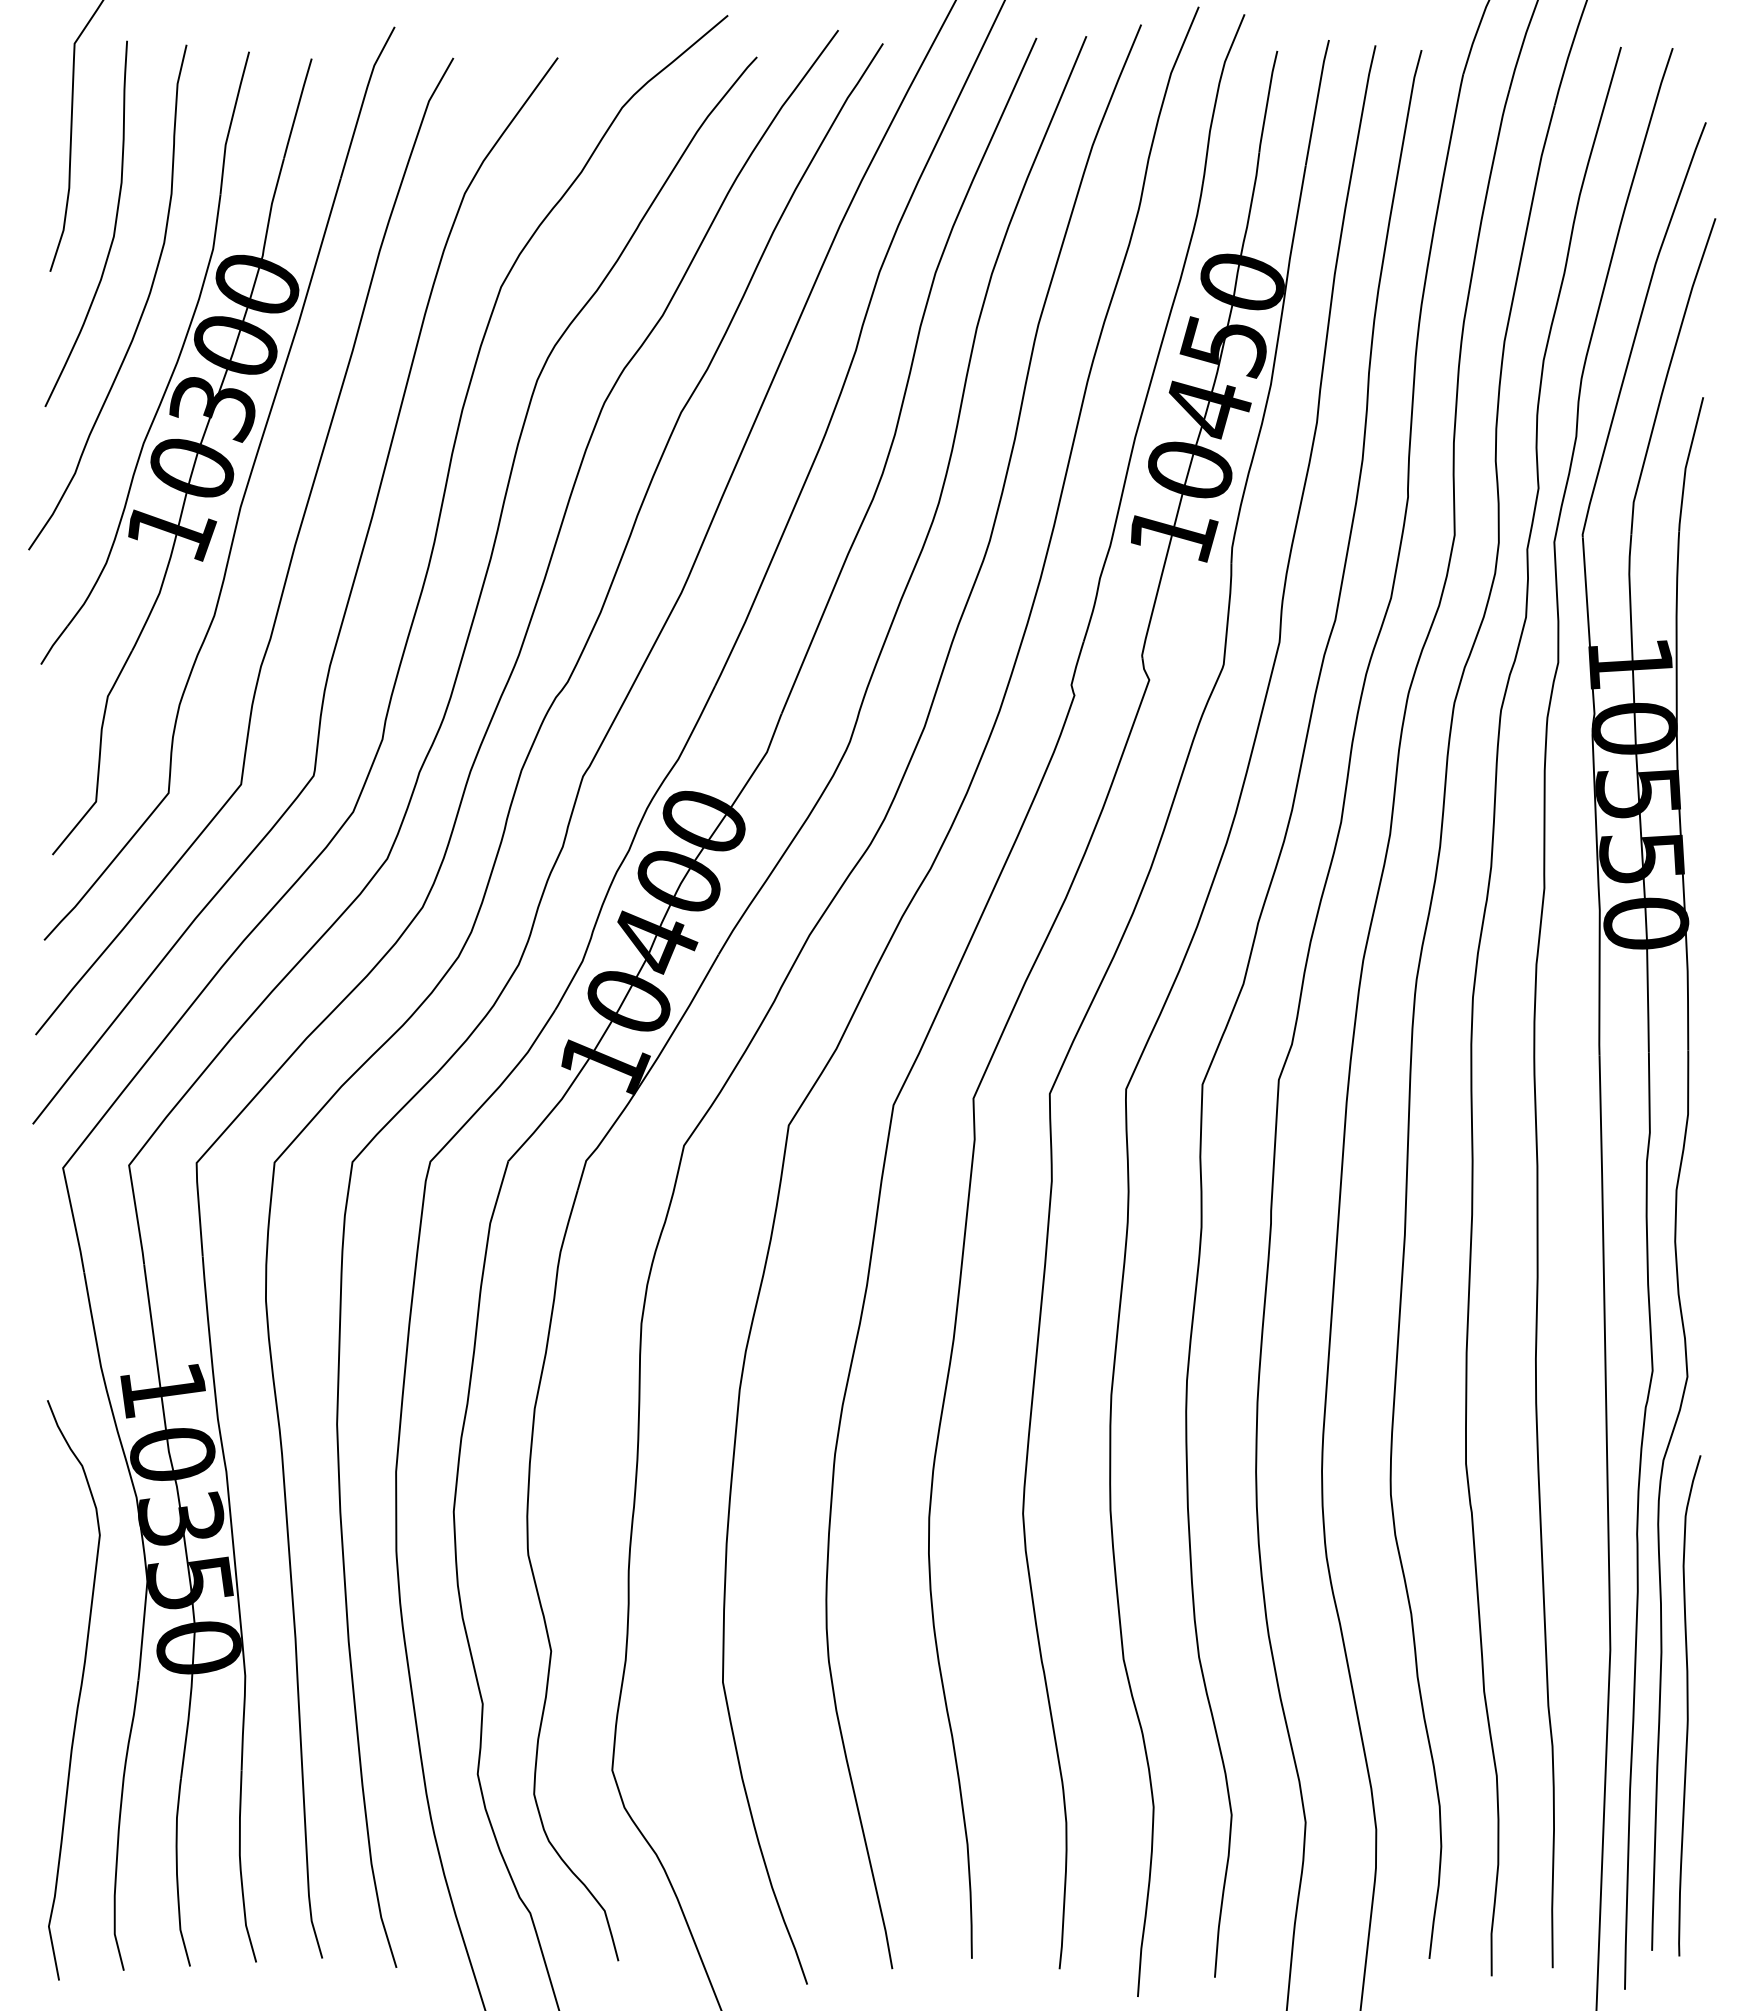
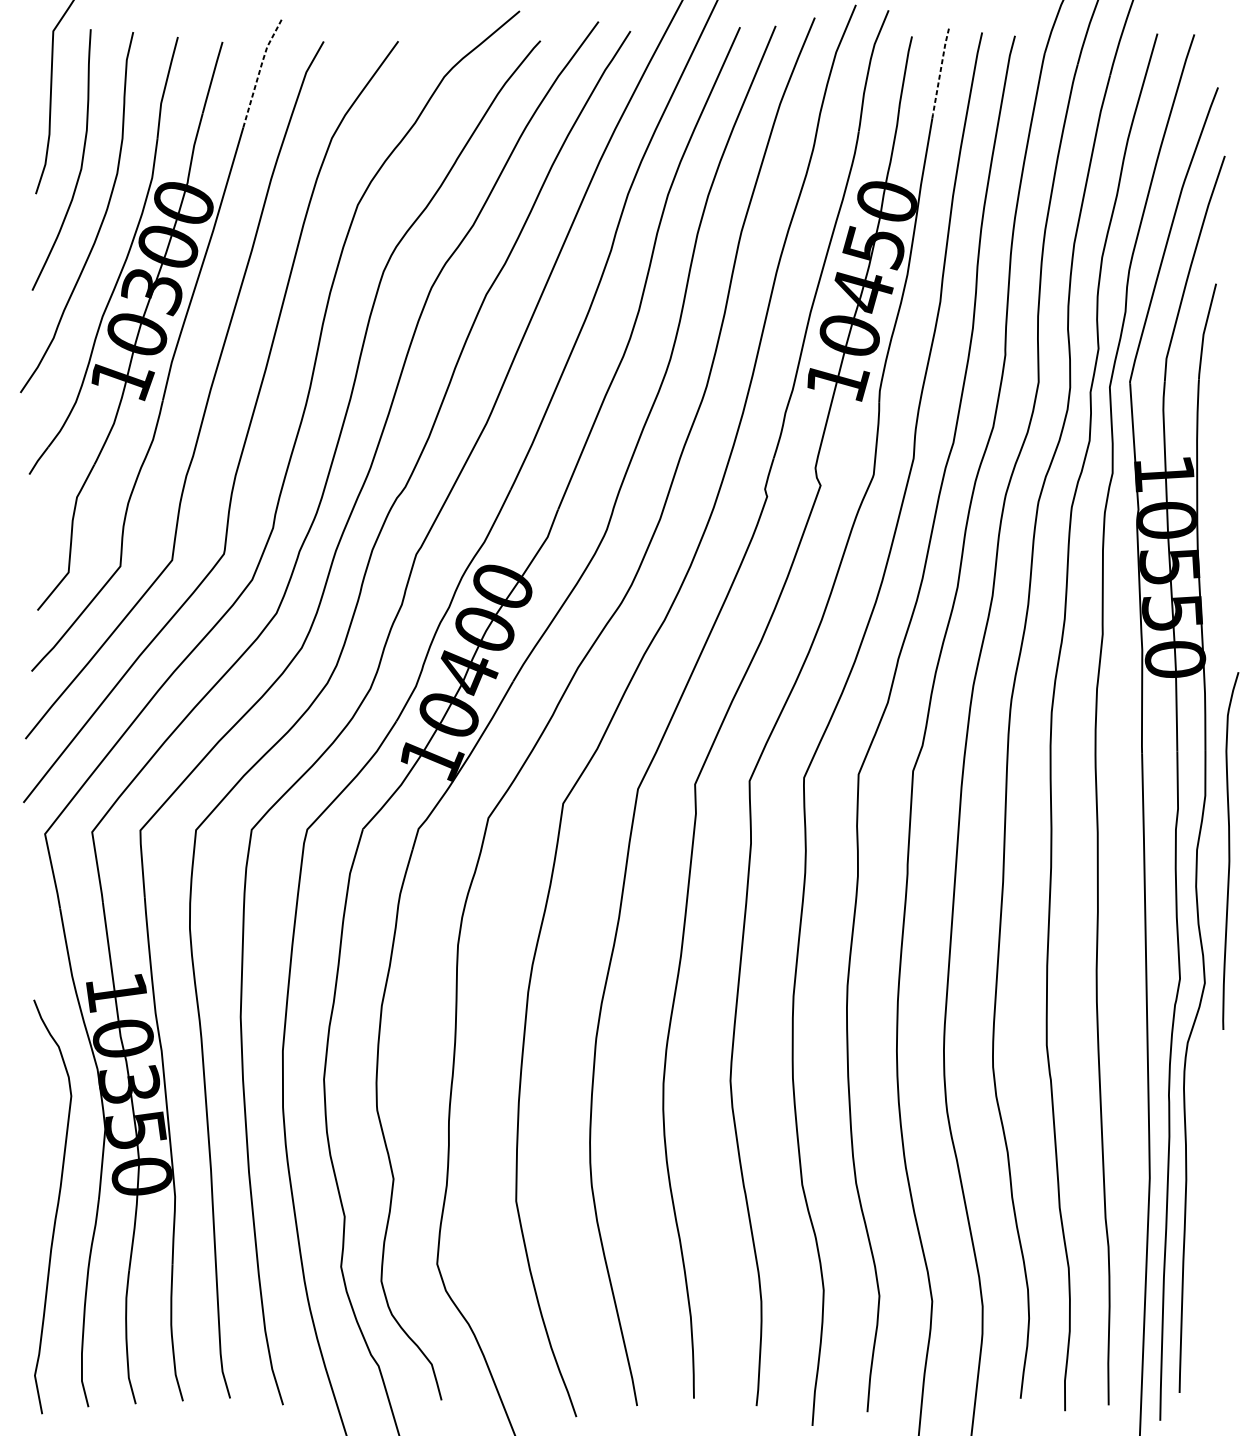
line: (363, 99) -> (259, 71), solid -> dashed
line: (1316, 102) -> (940, 73), solid -> dashed
curve: (1688, 1705) -> (1229, 850), moved

